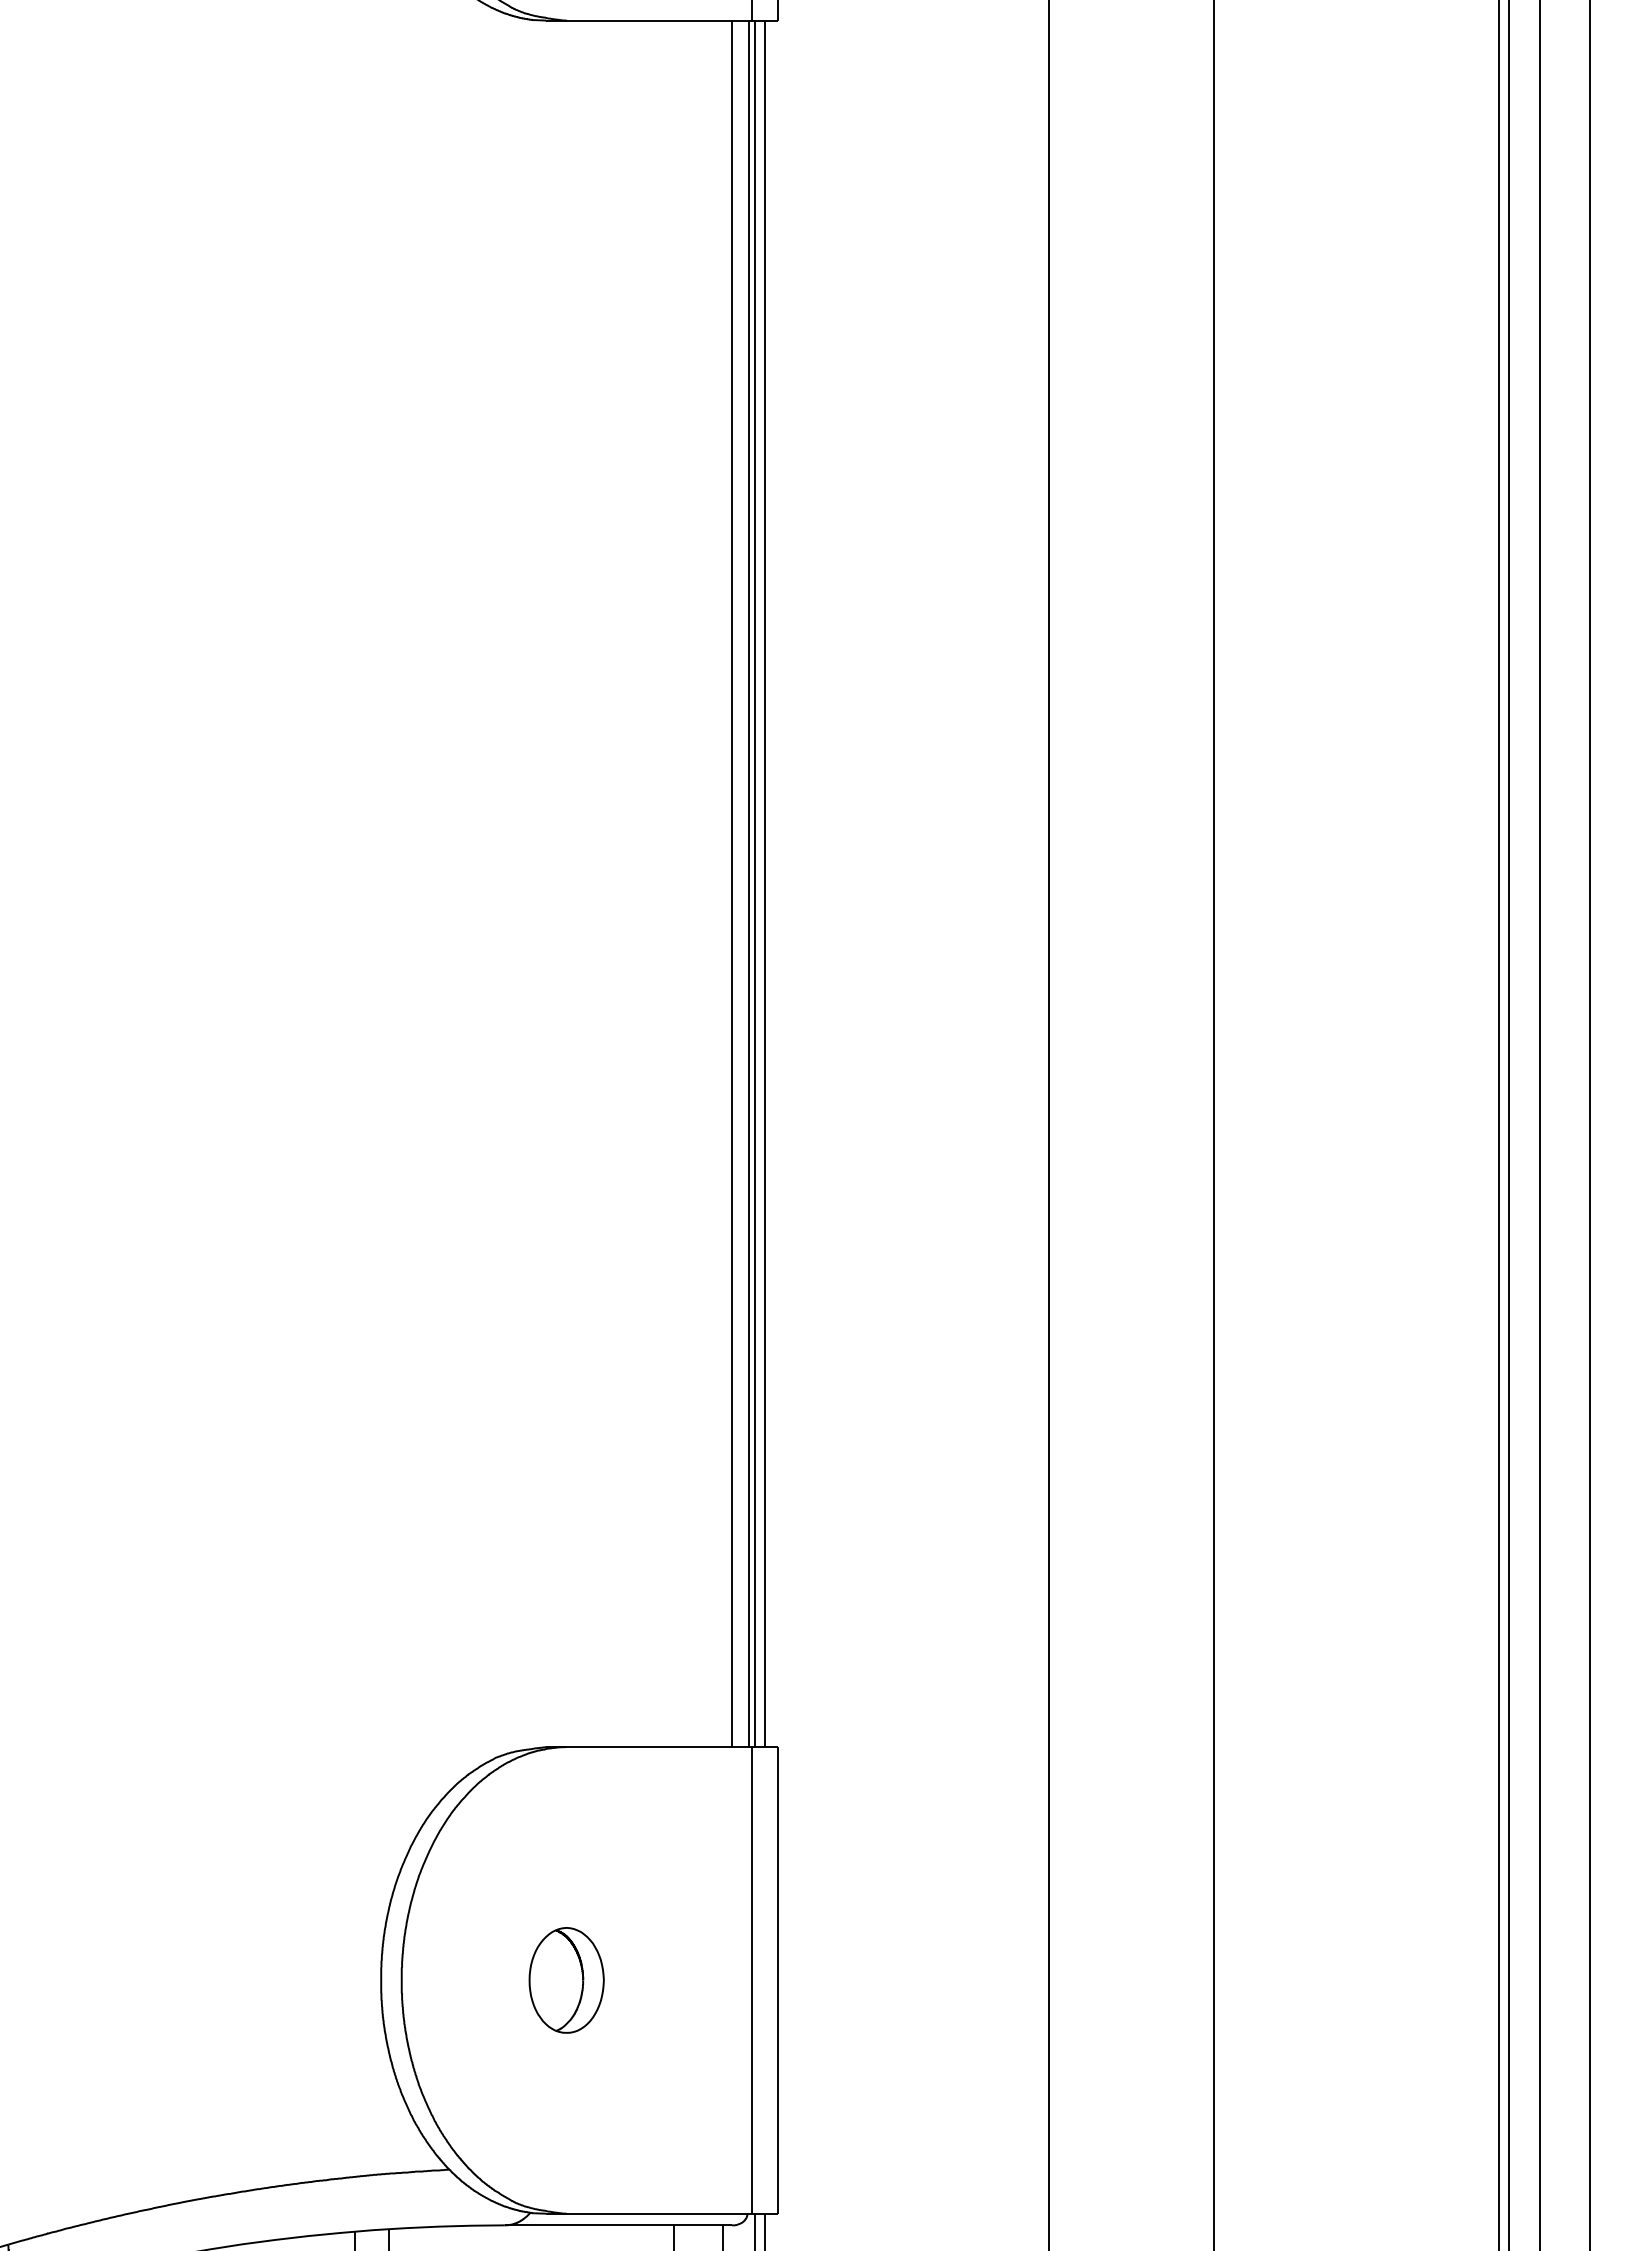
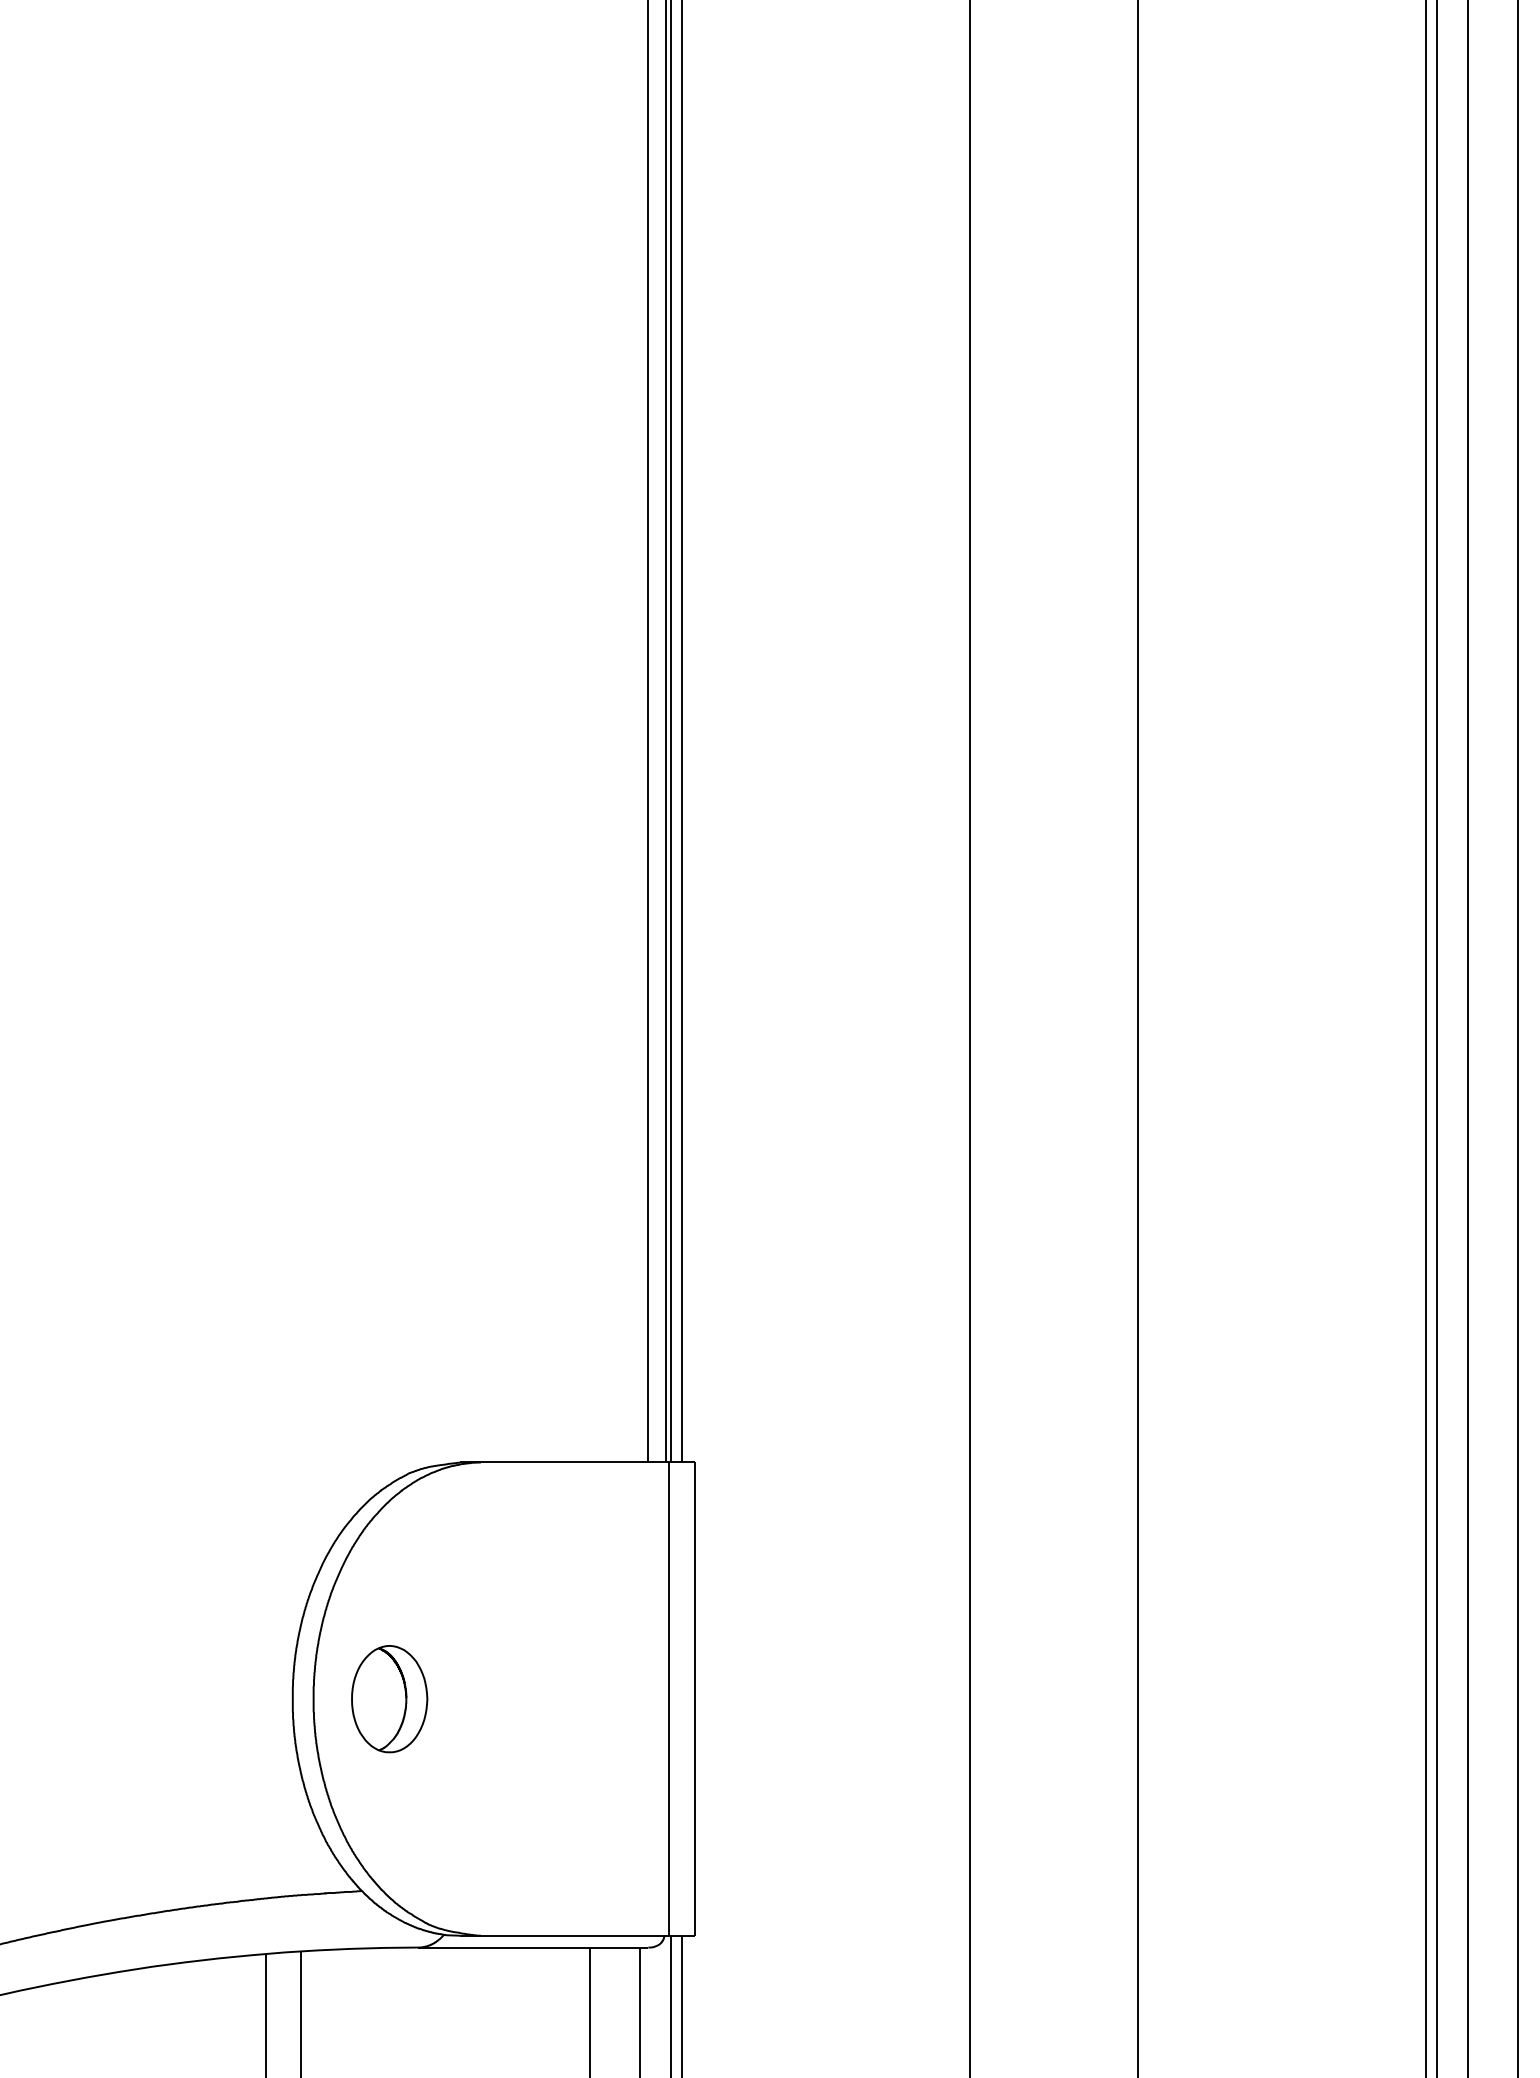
part: (566, 1980) -> (389, 1699), moved

